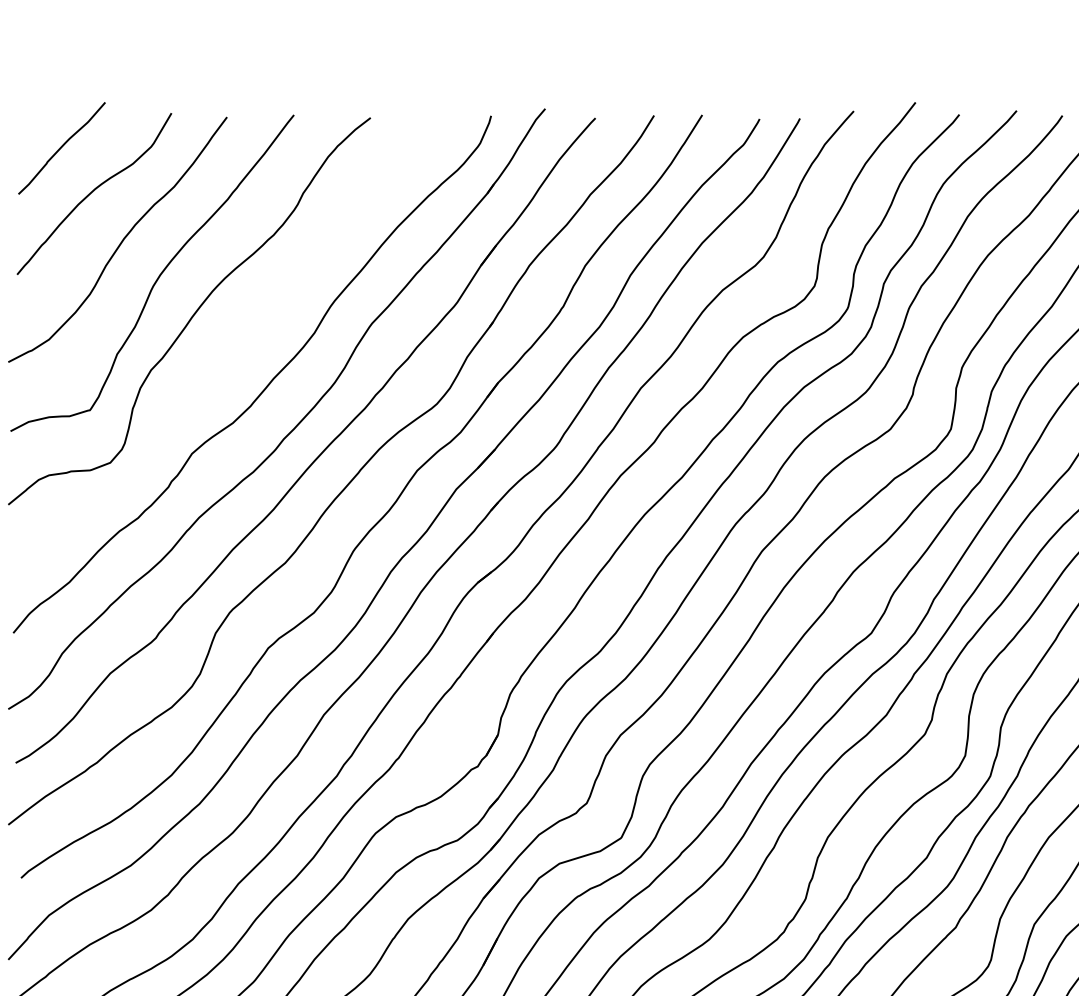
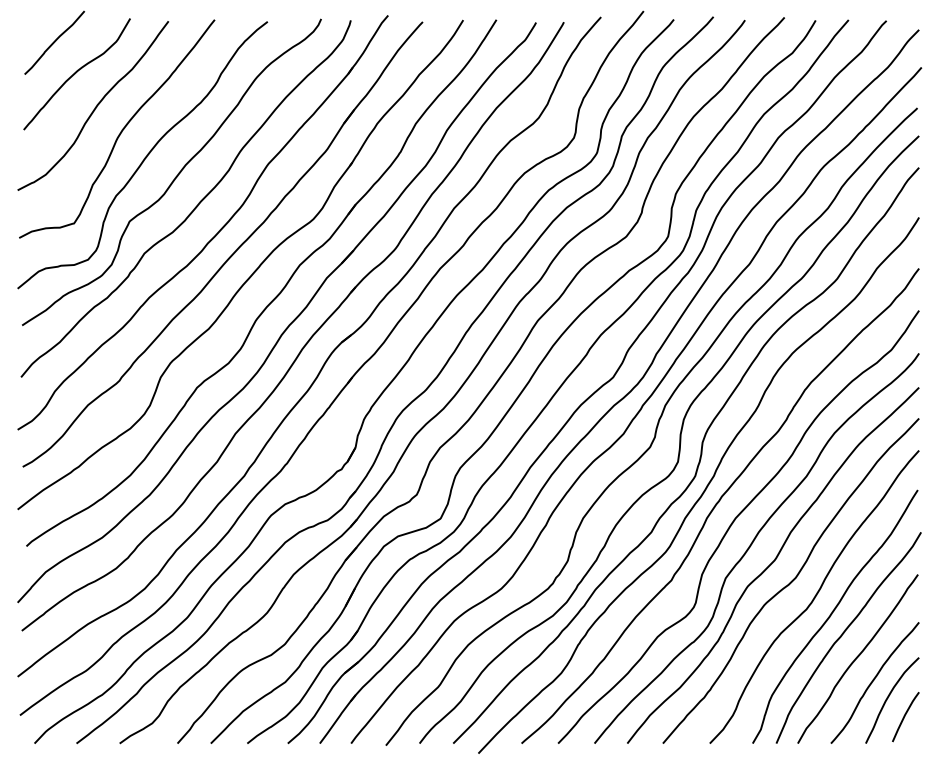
curve: (238, 340) -> (176, 175), added

